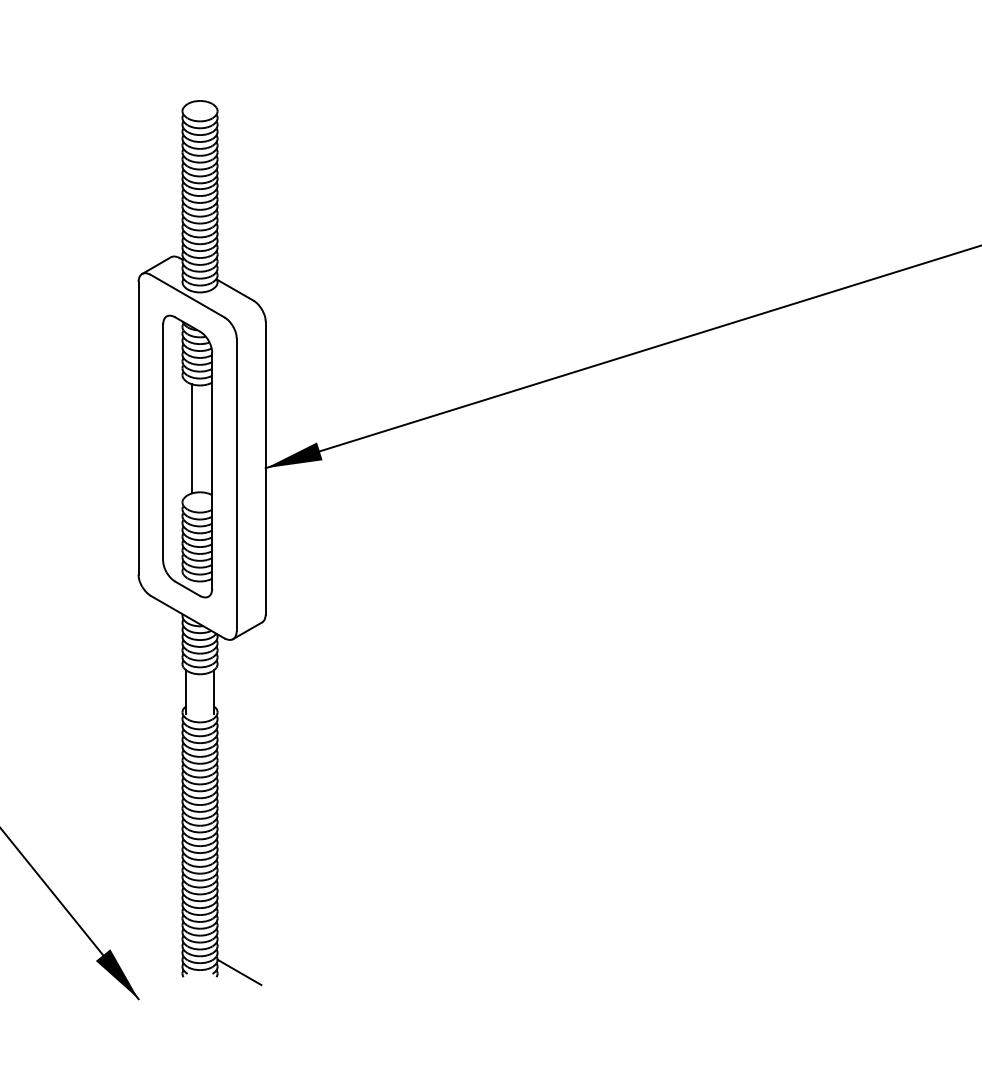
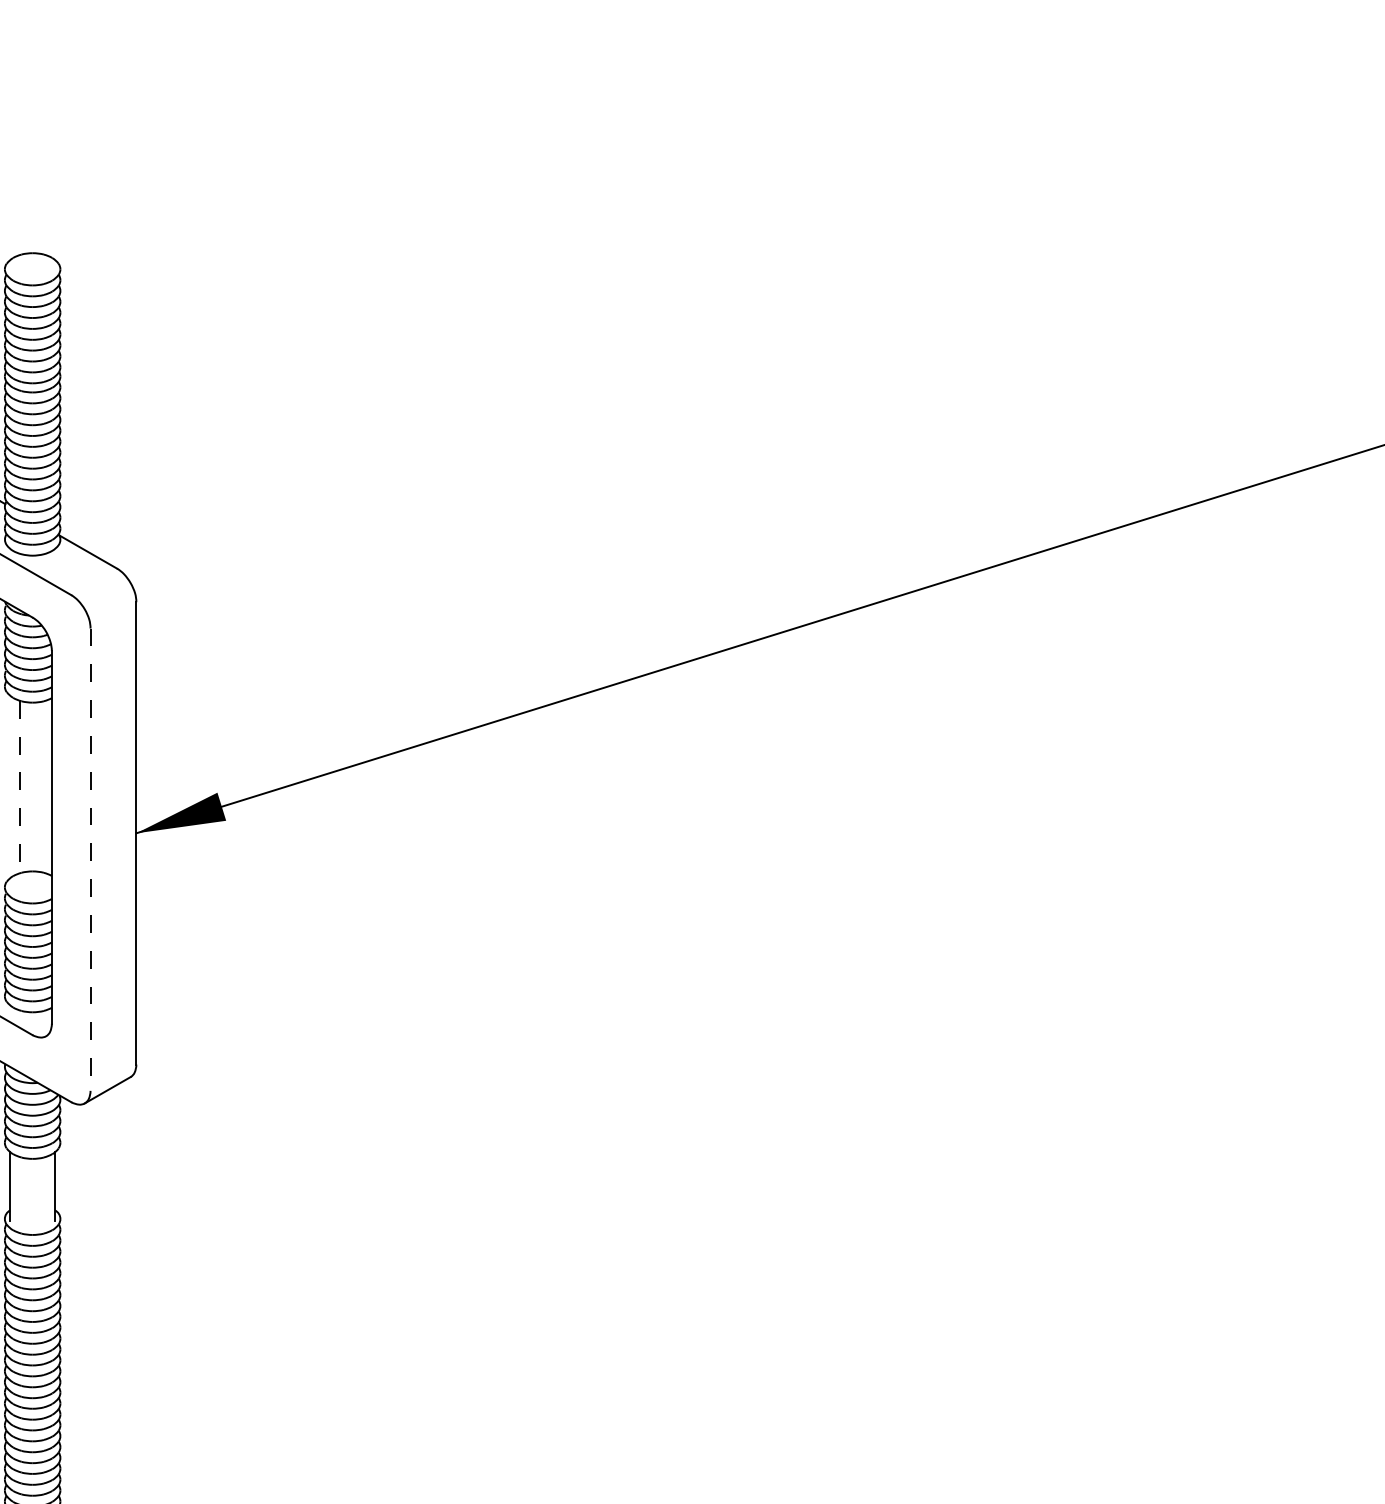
line: (192, 439) -> (20, 787), solid -> dashed
line: (236, 485) -> (90, 860), solid -> dashed

